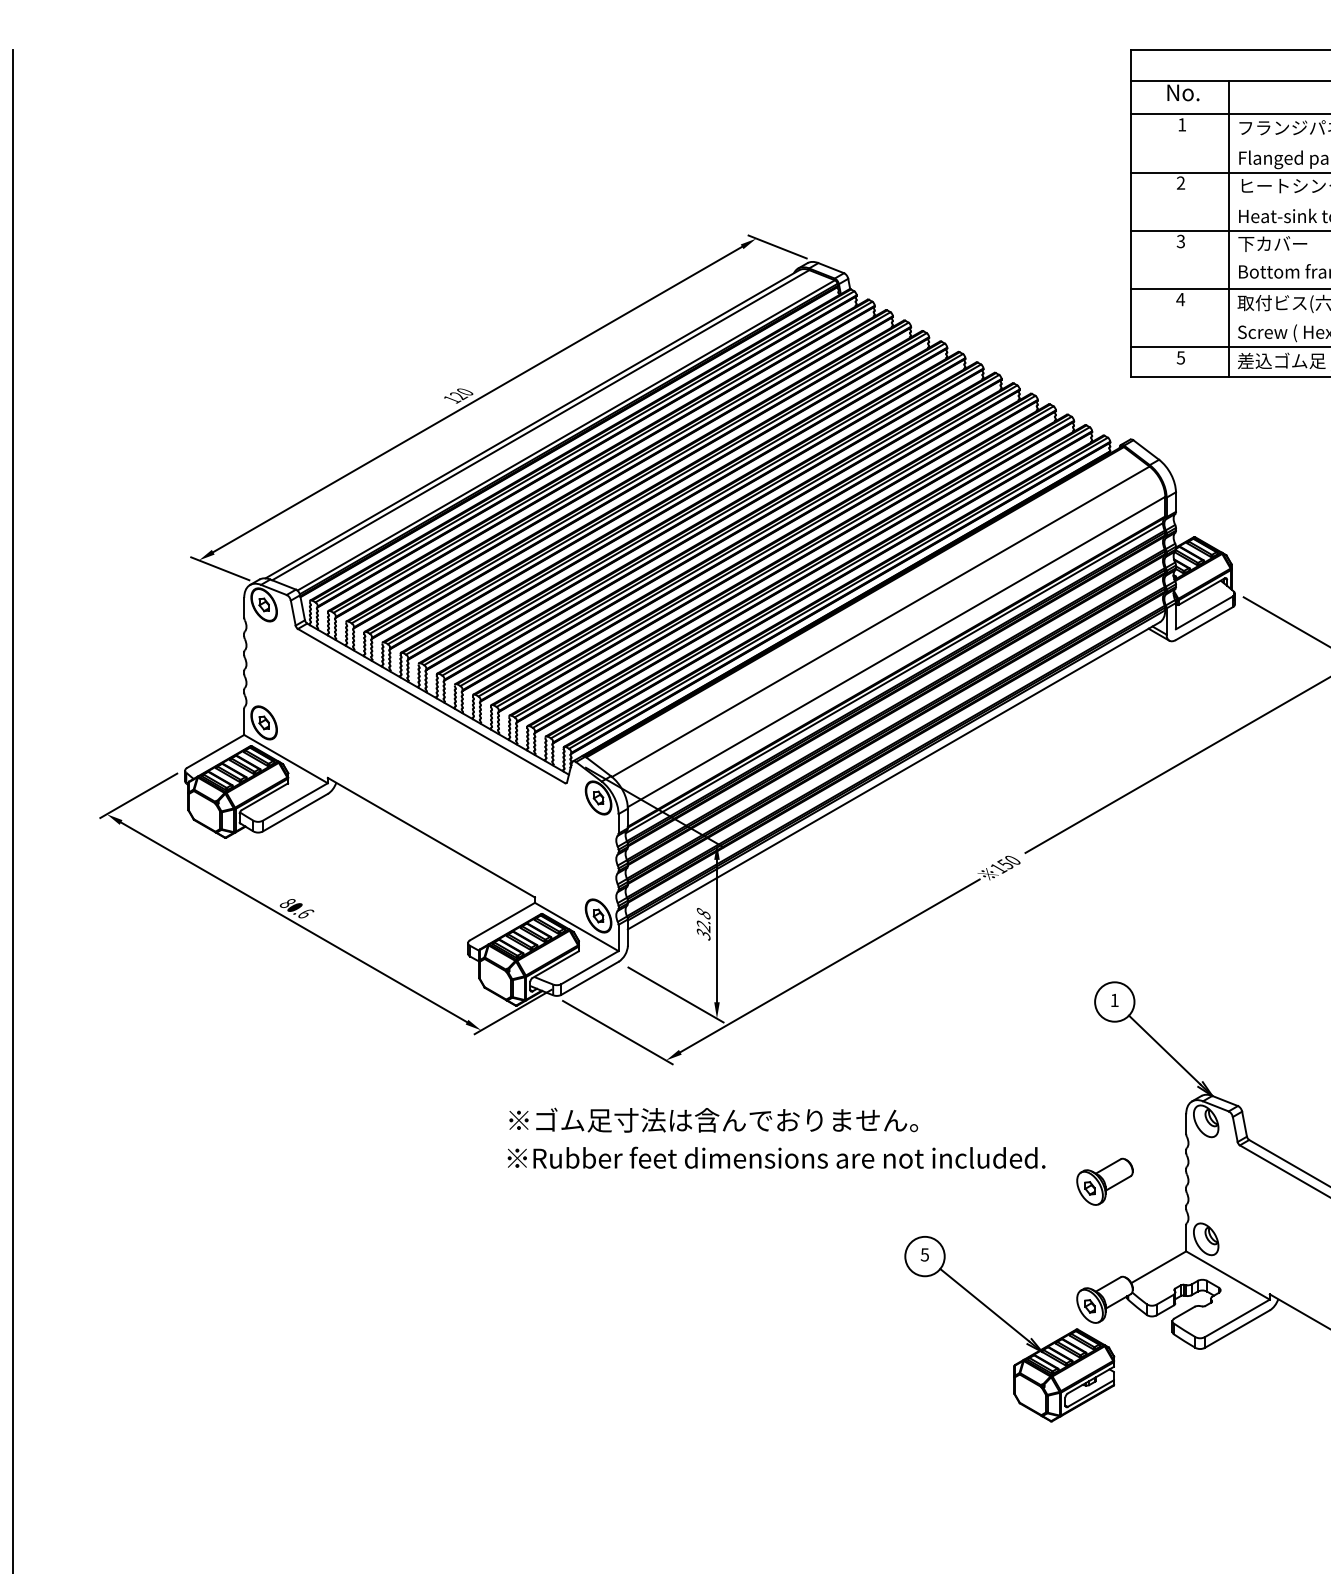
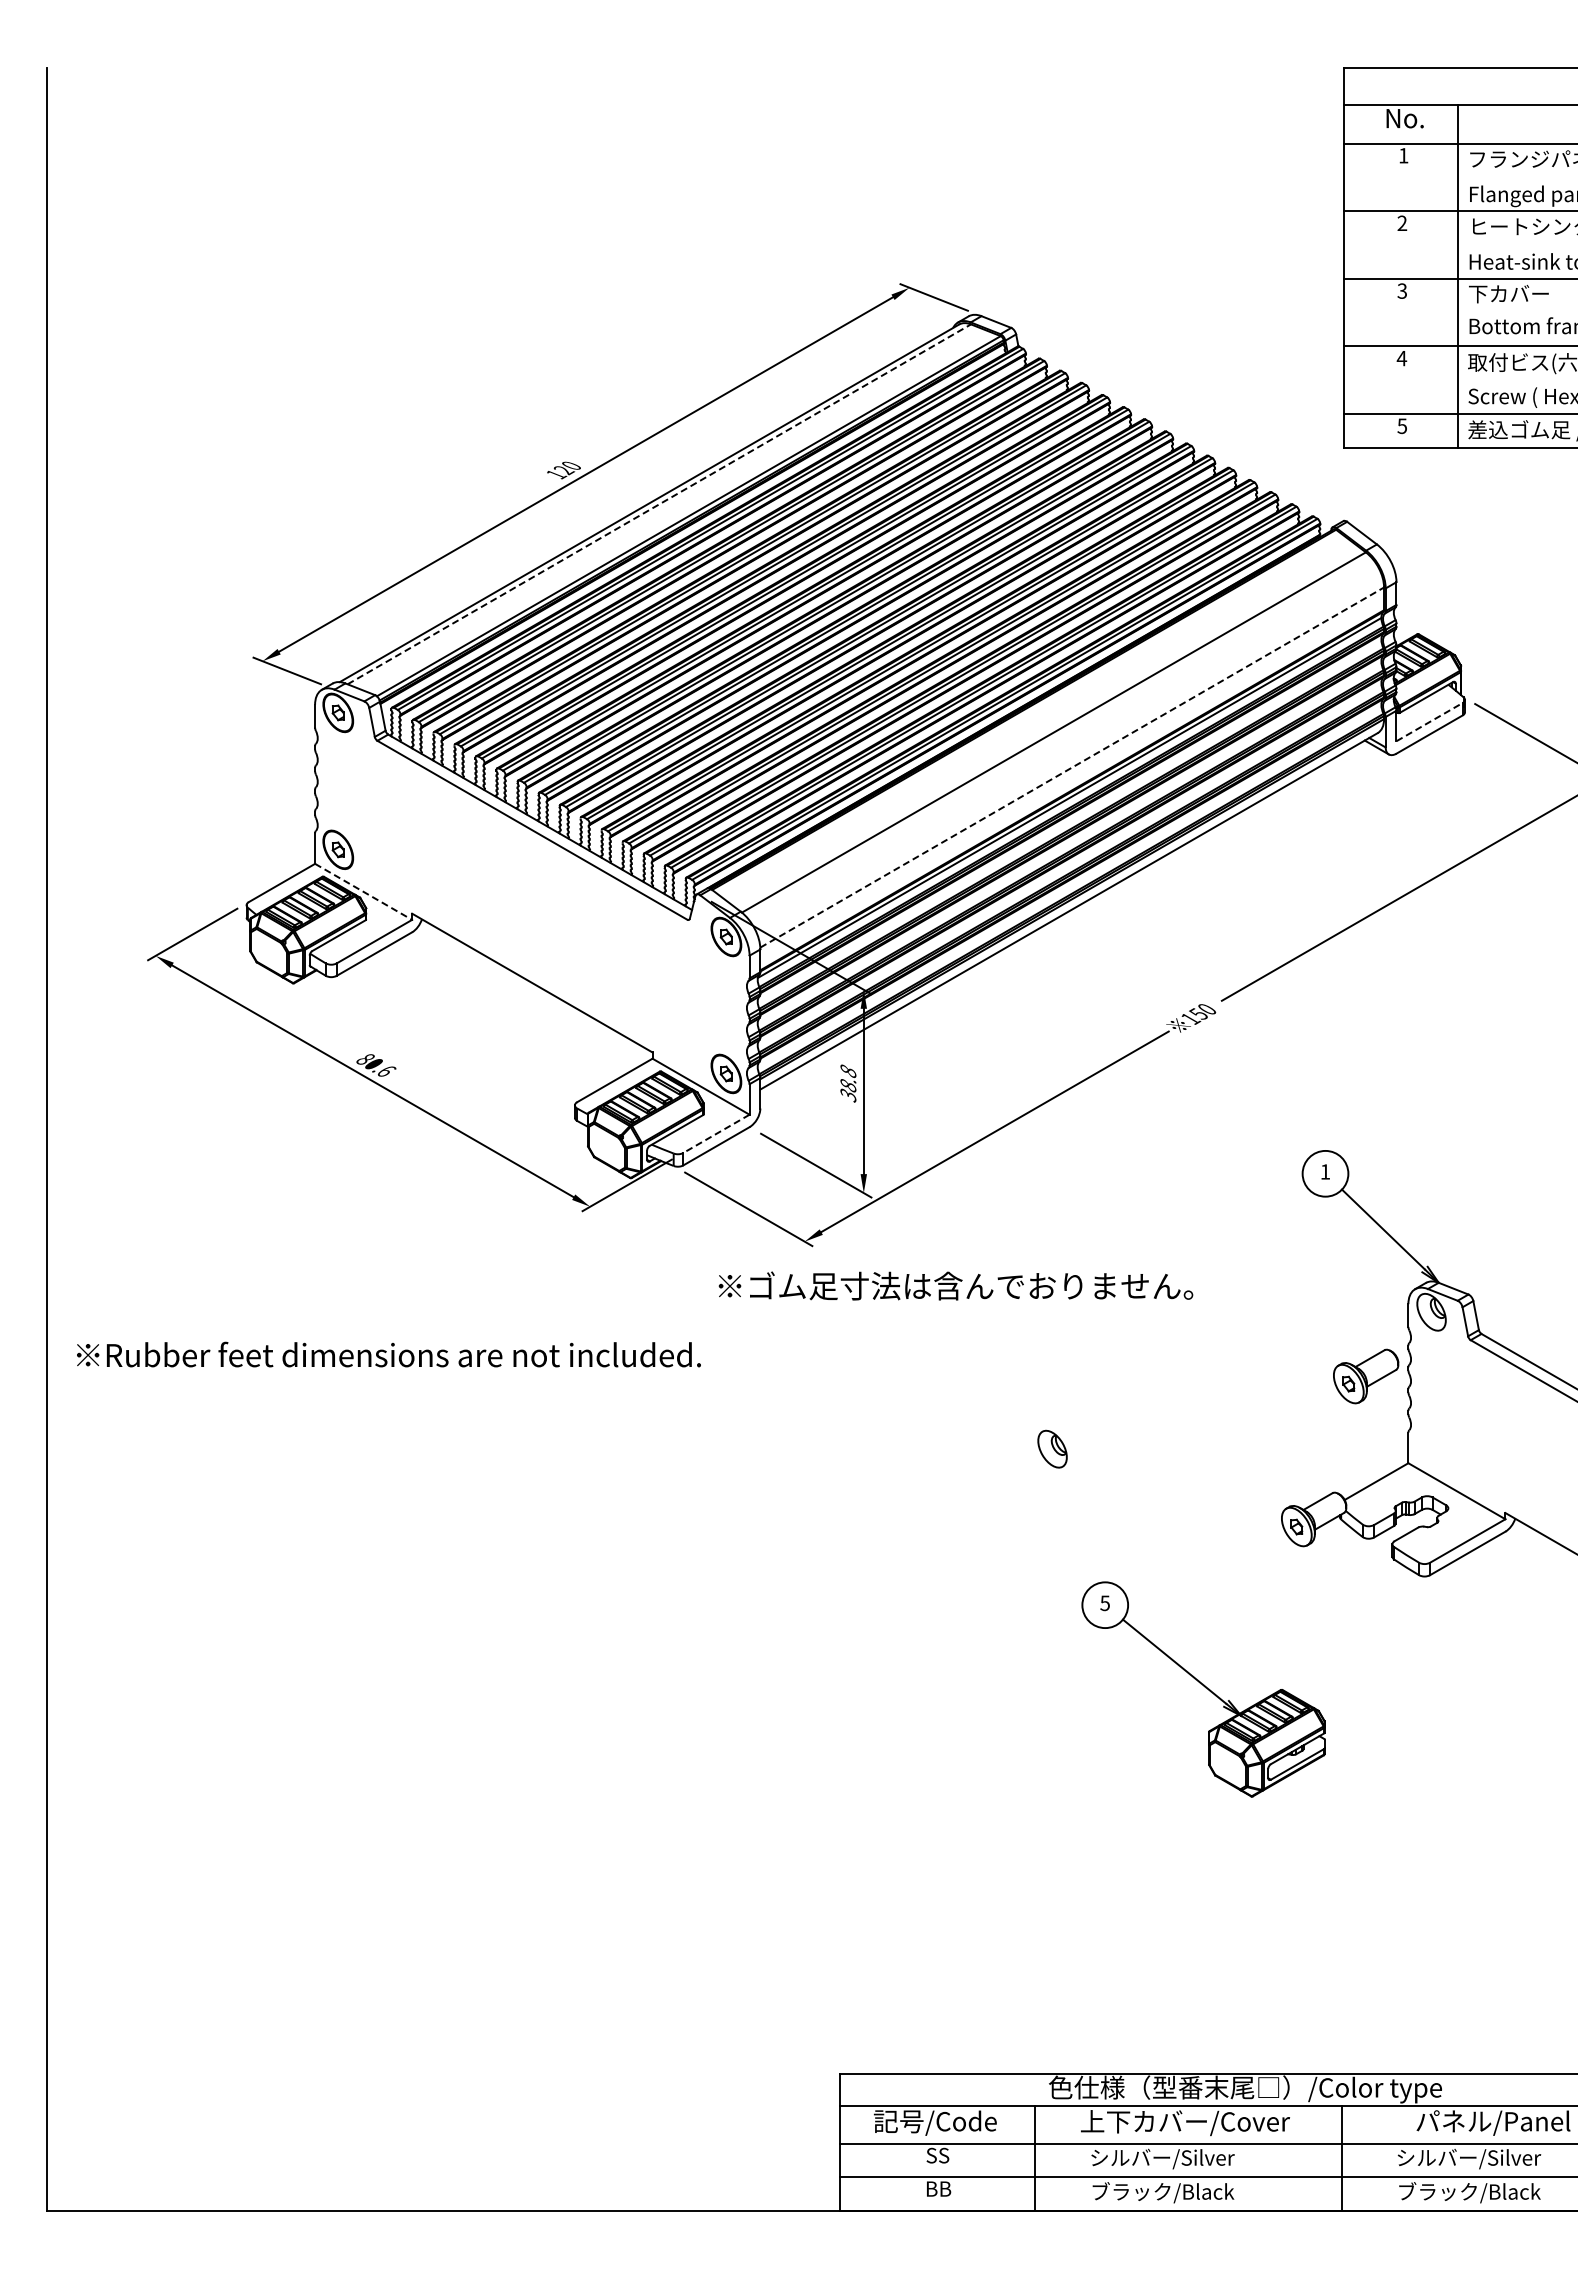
line: (540, 425) -> (659, 504), solid -> dashed
line: (1205, 612) -> (1430, 721), solid -> dashed
line: (896, 651) -> (1072, 767), solid -> dashed
line: (286, 759) -> (364, 892), solid -> dashed
text: (703, 926) -> (848, 1086), 32.8 -> 38.8
line: (590, 968) -> (716, 1134), solid -> dashed
text: (713, 1119) -> (955, 1285), moved
text: (776, 1157) -> (388, 1354), moved
part: (1105, 1181) -> (1366, 1376), moved
part: (1206, 1238) -> (1052, 1448), moved
part: (1009, 1329) -> (1203, 1689), moved

